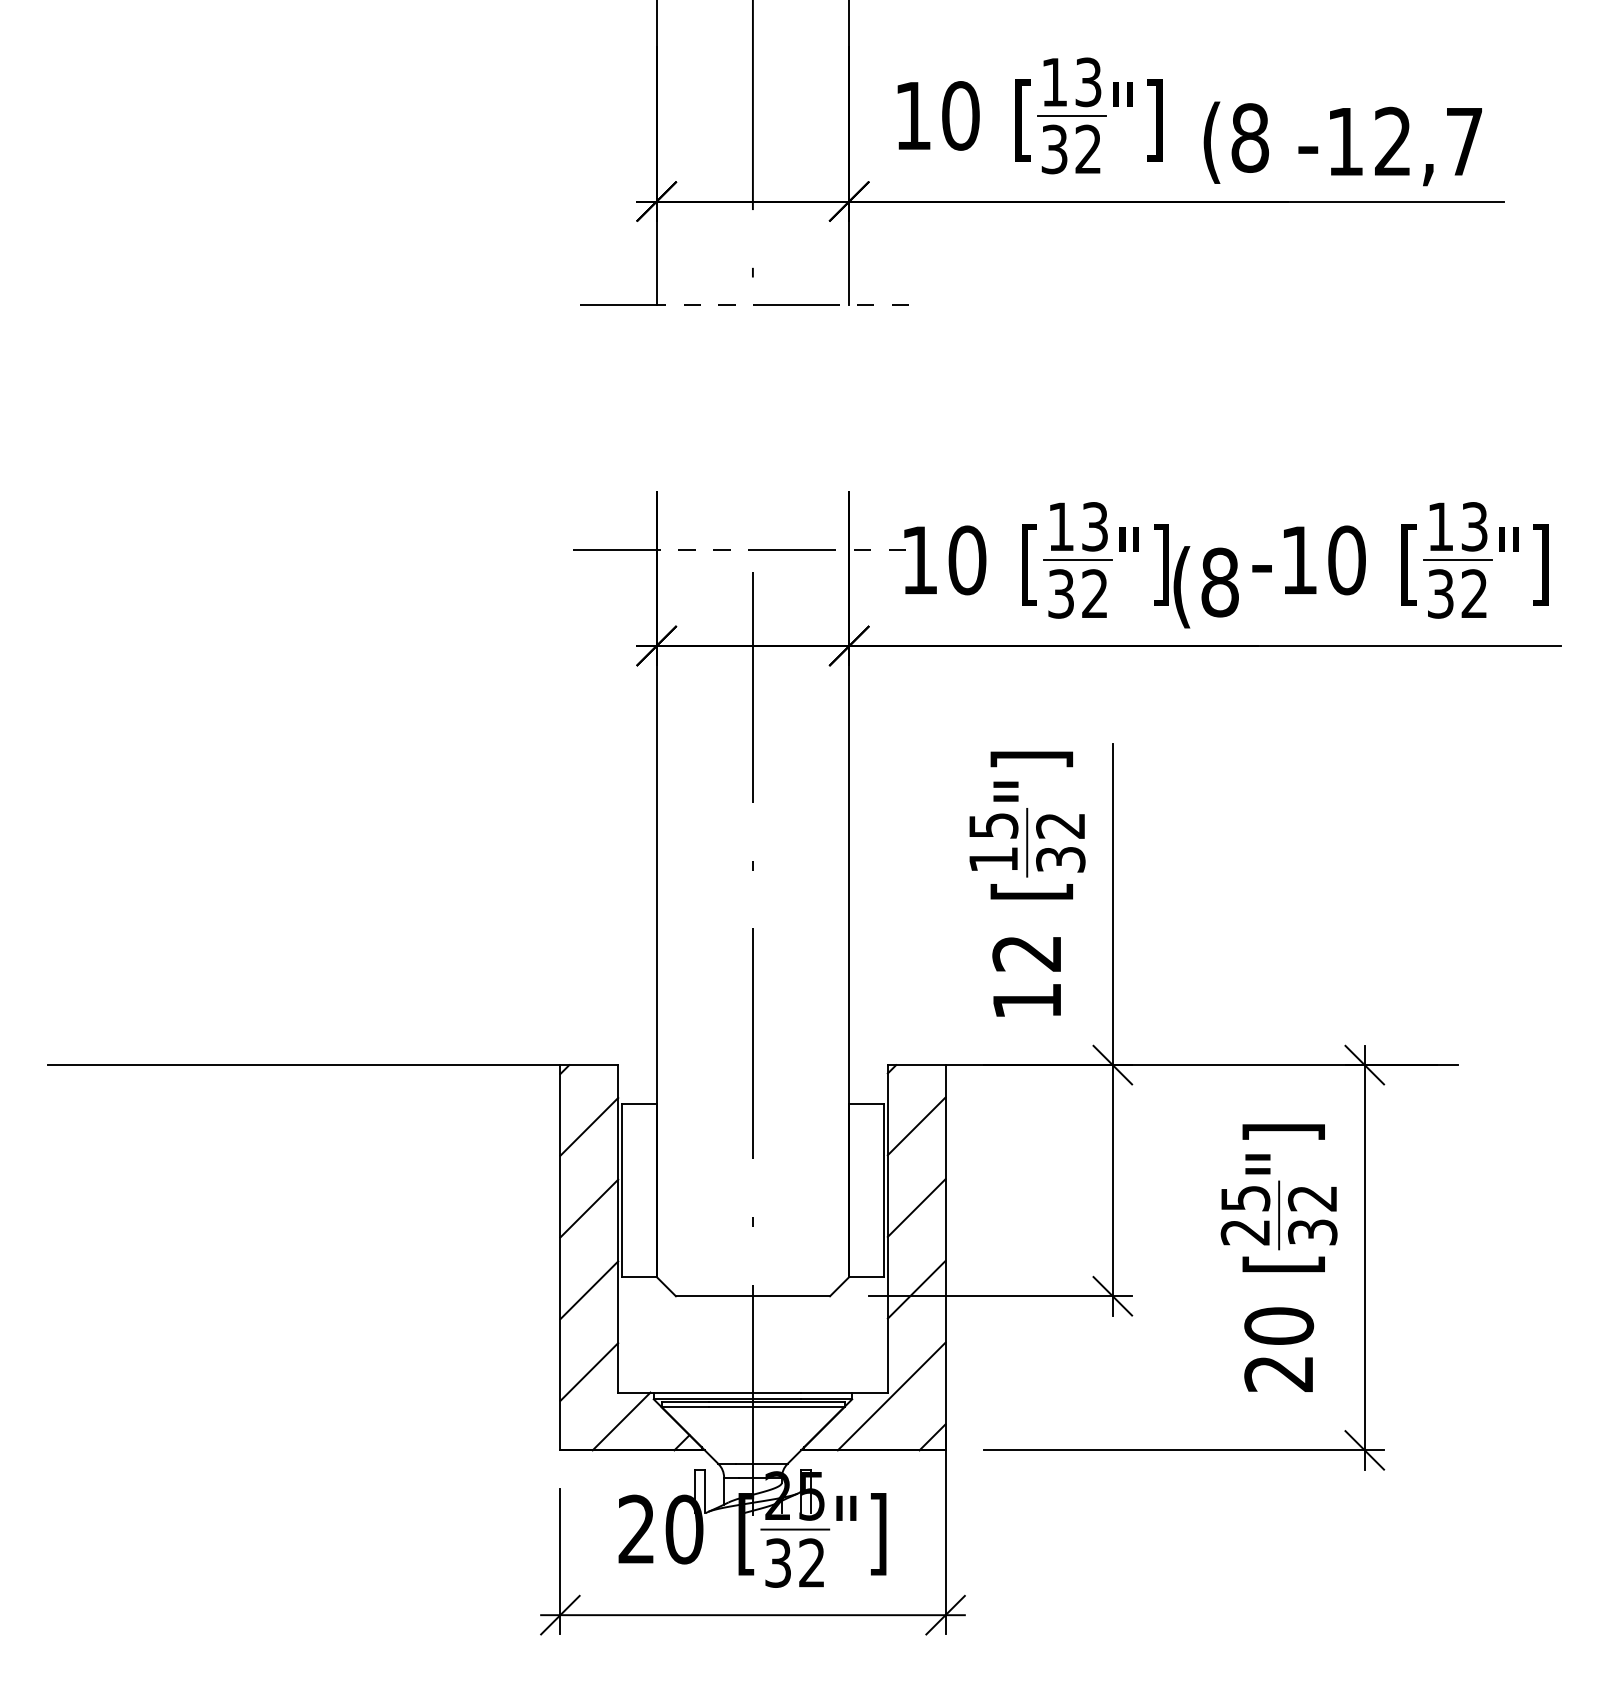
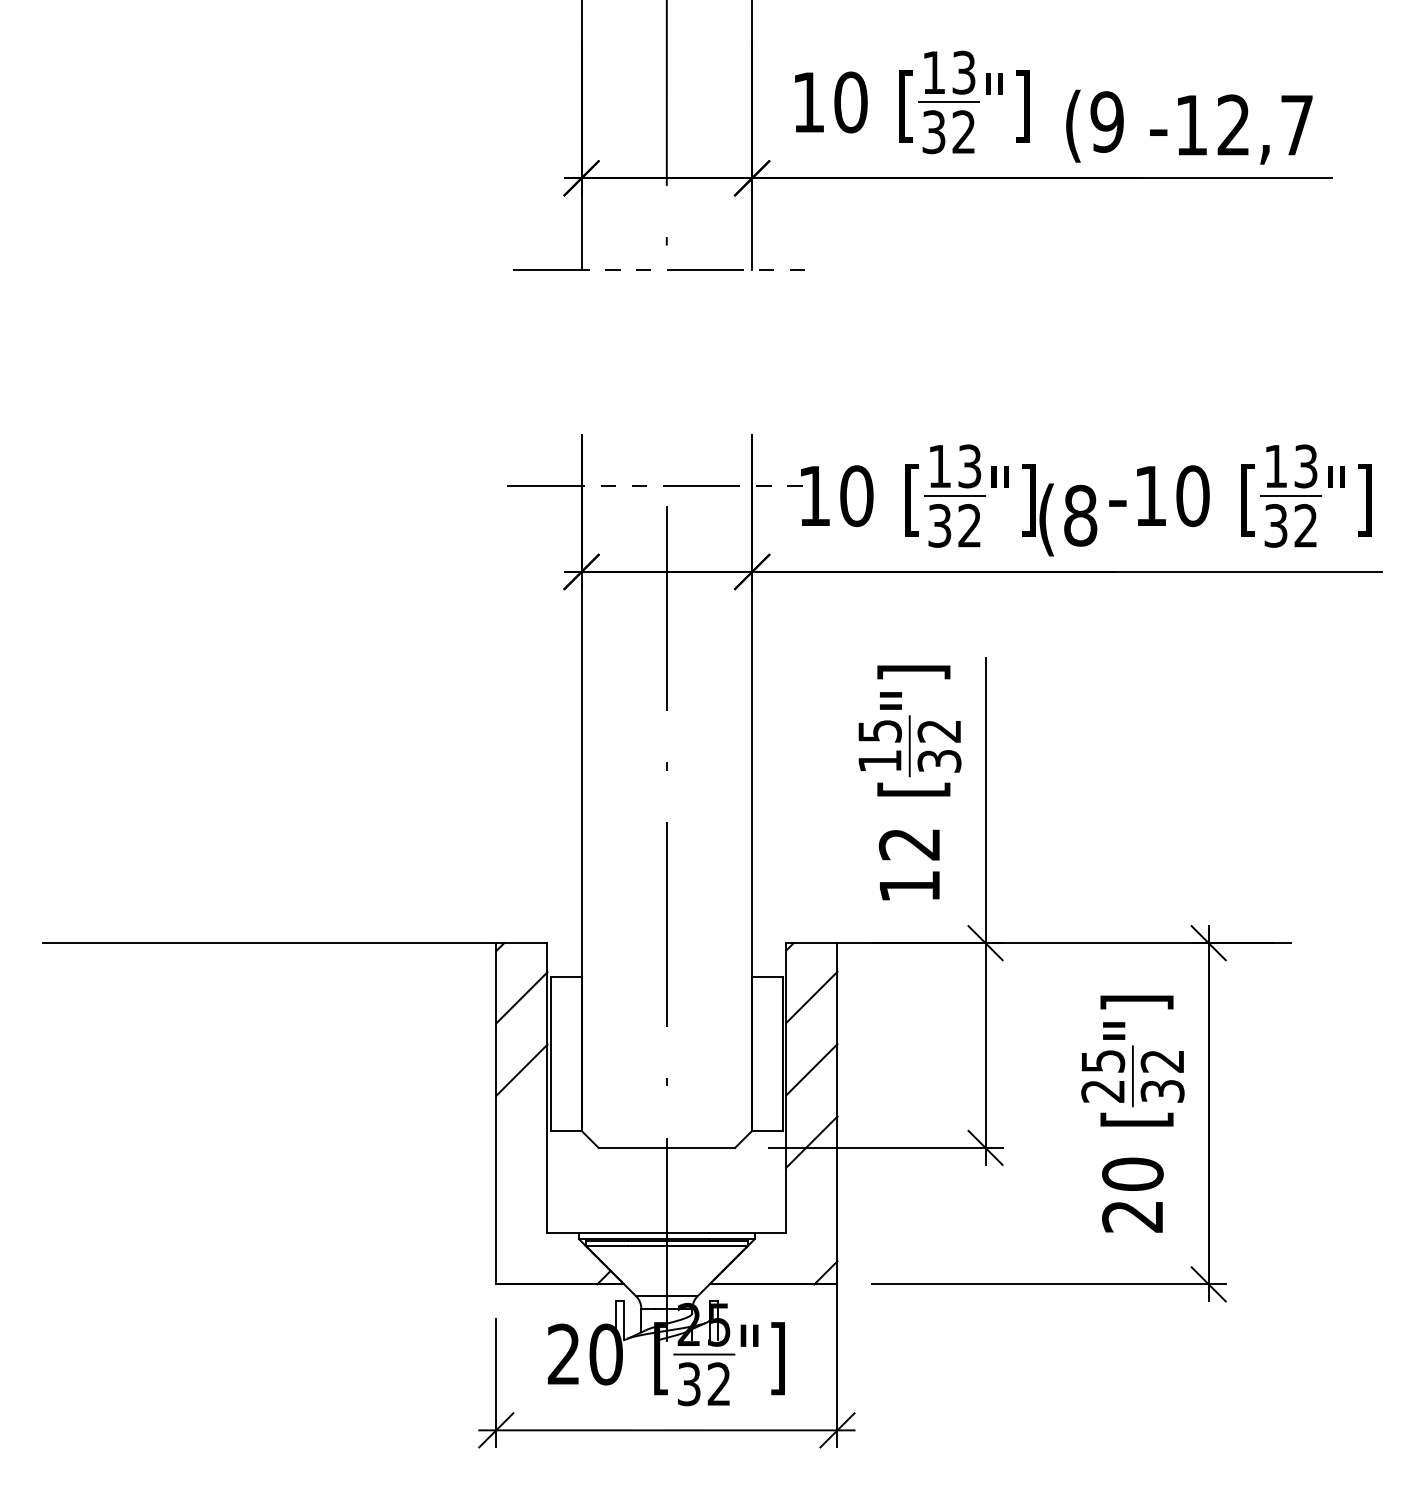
text: (1249, 137) -> (1106, 121), (8 -> (9
line: (589, 1290) -> (522, 1142), removed
line: (589, 1371) -> (522, 1214), removed
line: (891, 1396) -> (789, 1236), removed
line: (621, 1421) -> (550, 1258), removed

